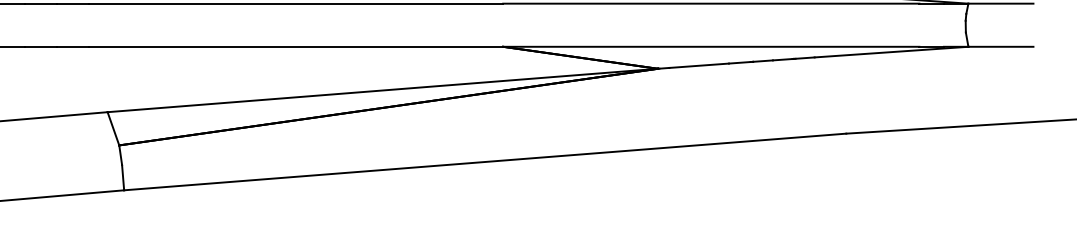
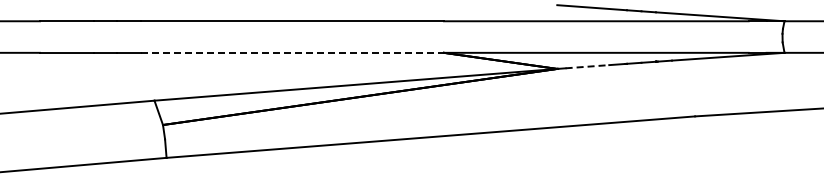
line: (296, 46) -> (292, 52), solid -> dashed
line: (699, 65) -> (587, 66), solid -> dashed

